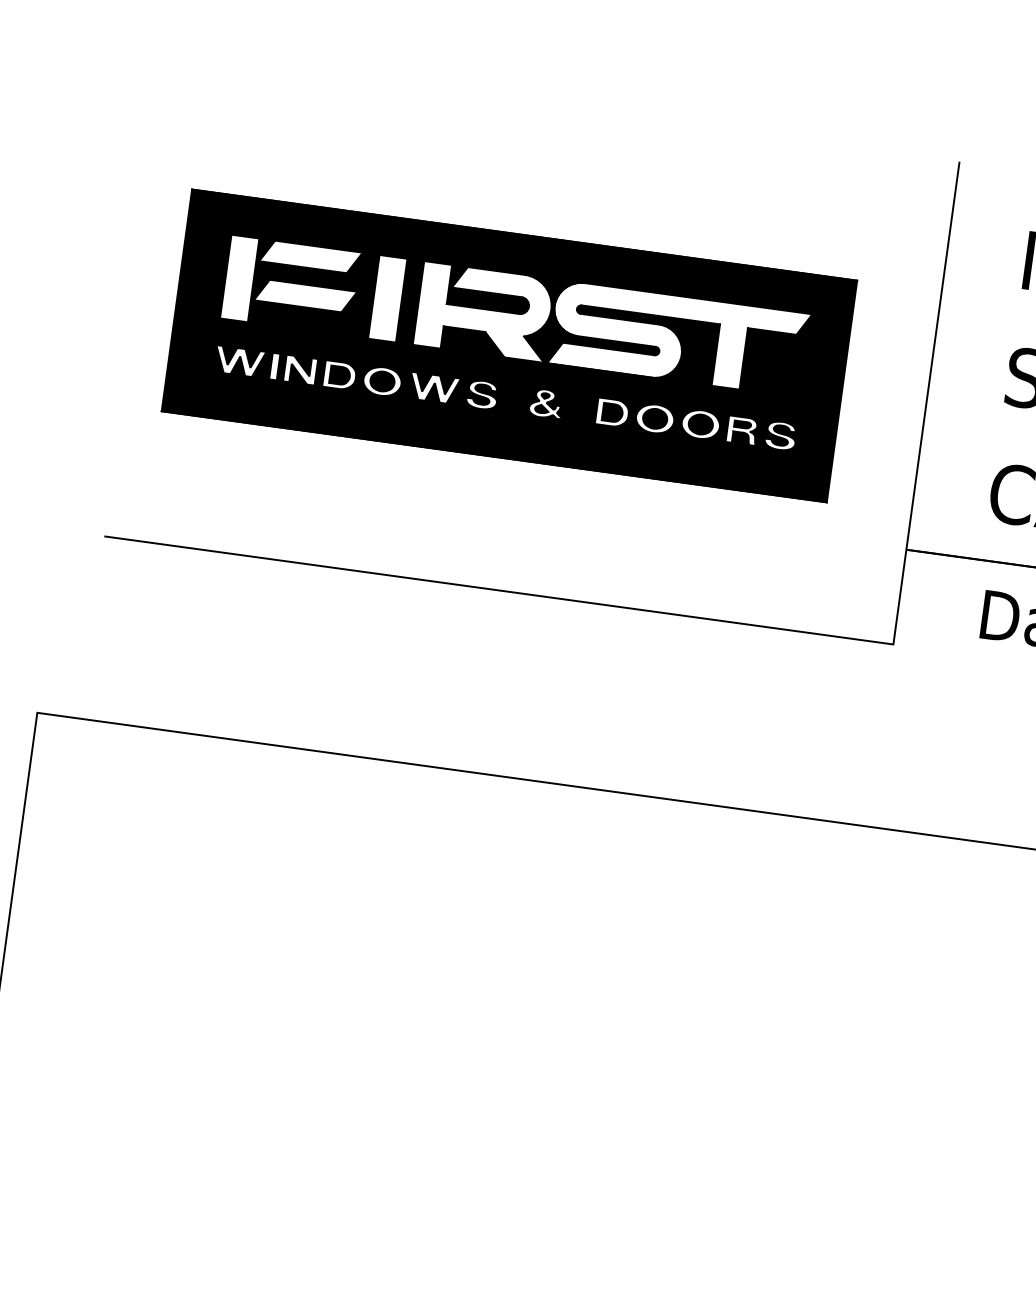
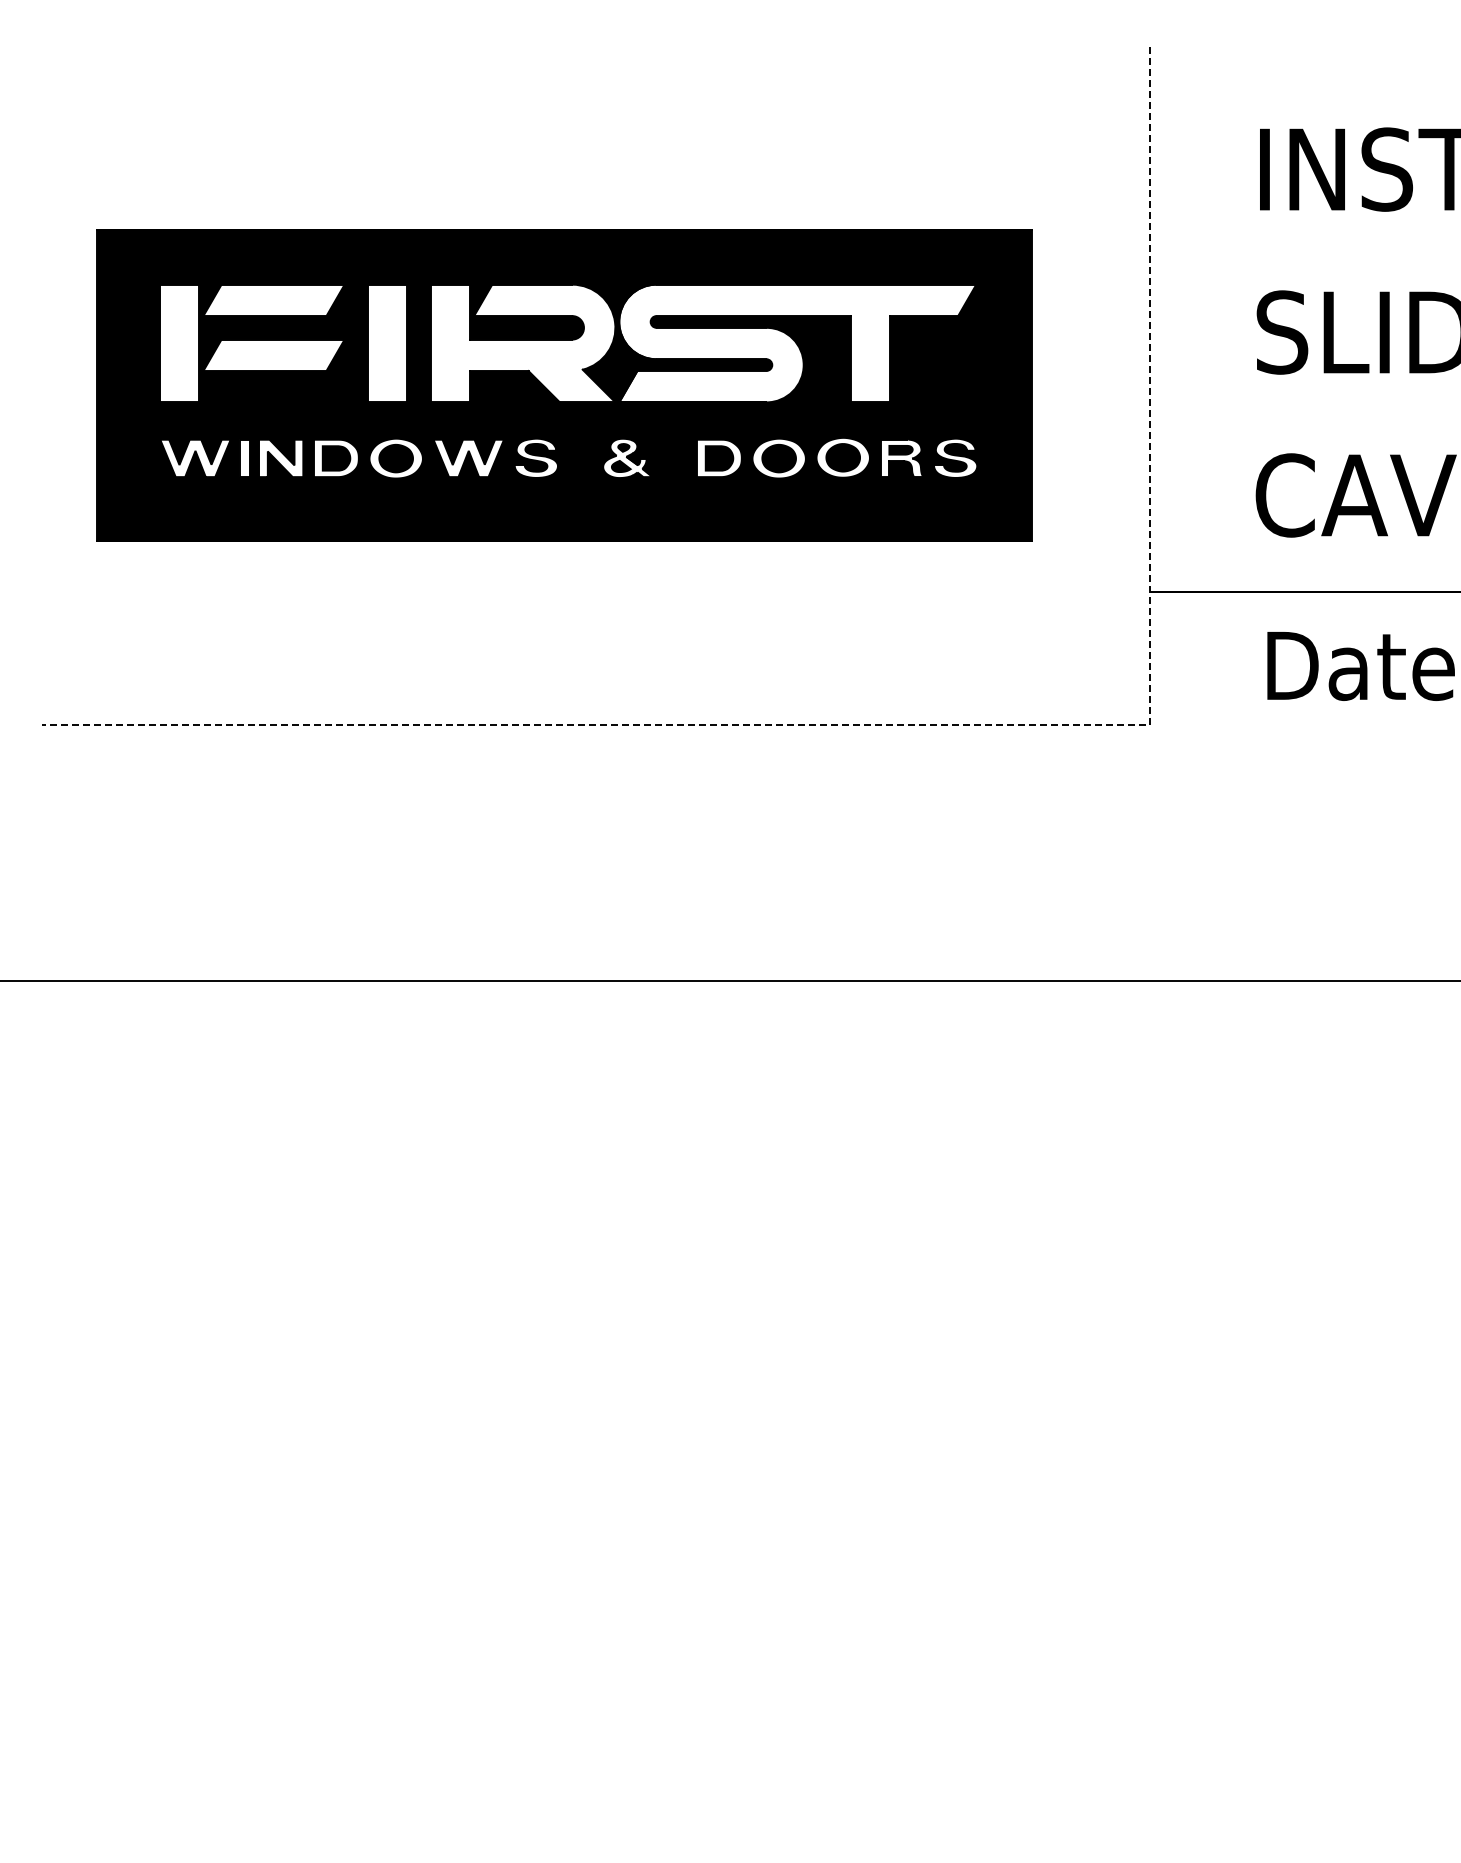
line: (740, 623) -> (935, 724), solid -> dashed

